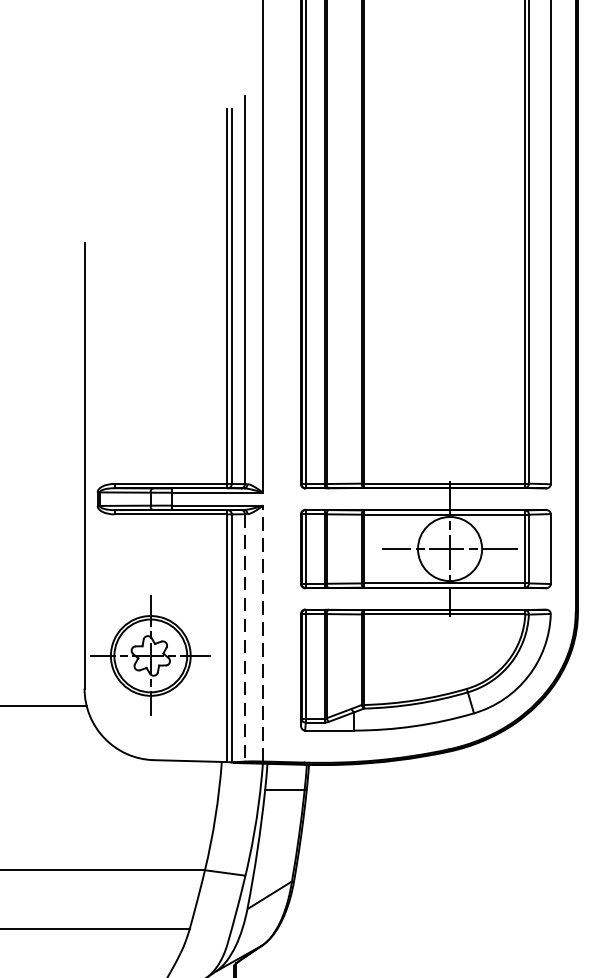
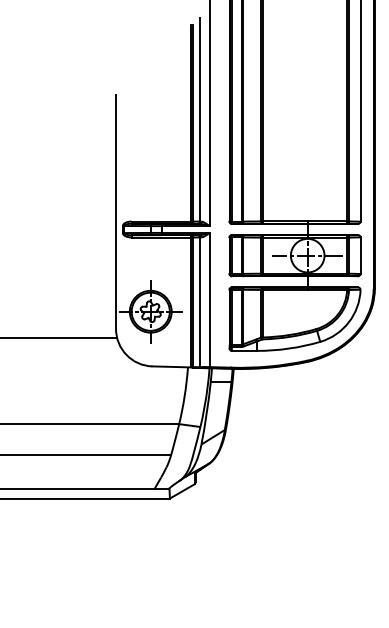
line: (262, 632) -> (209, 299), dashed -> solid
line: (245, 638) -> (200, 302), dashed -> solid

